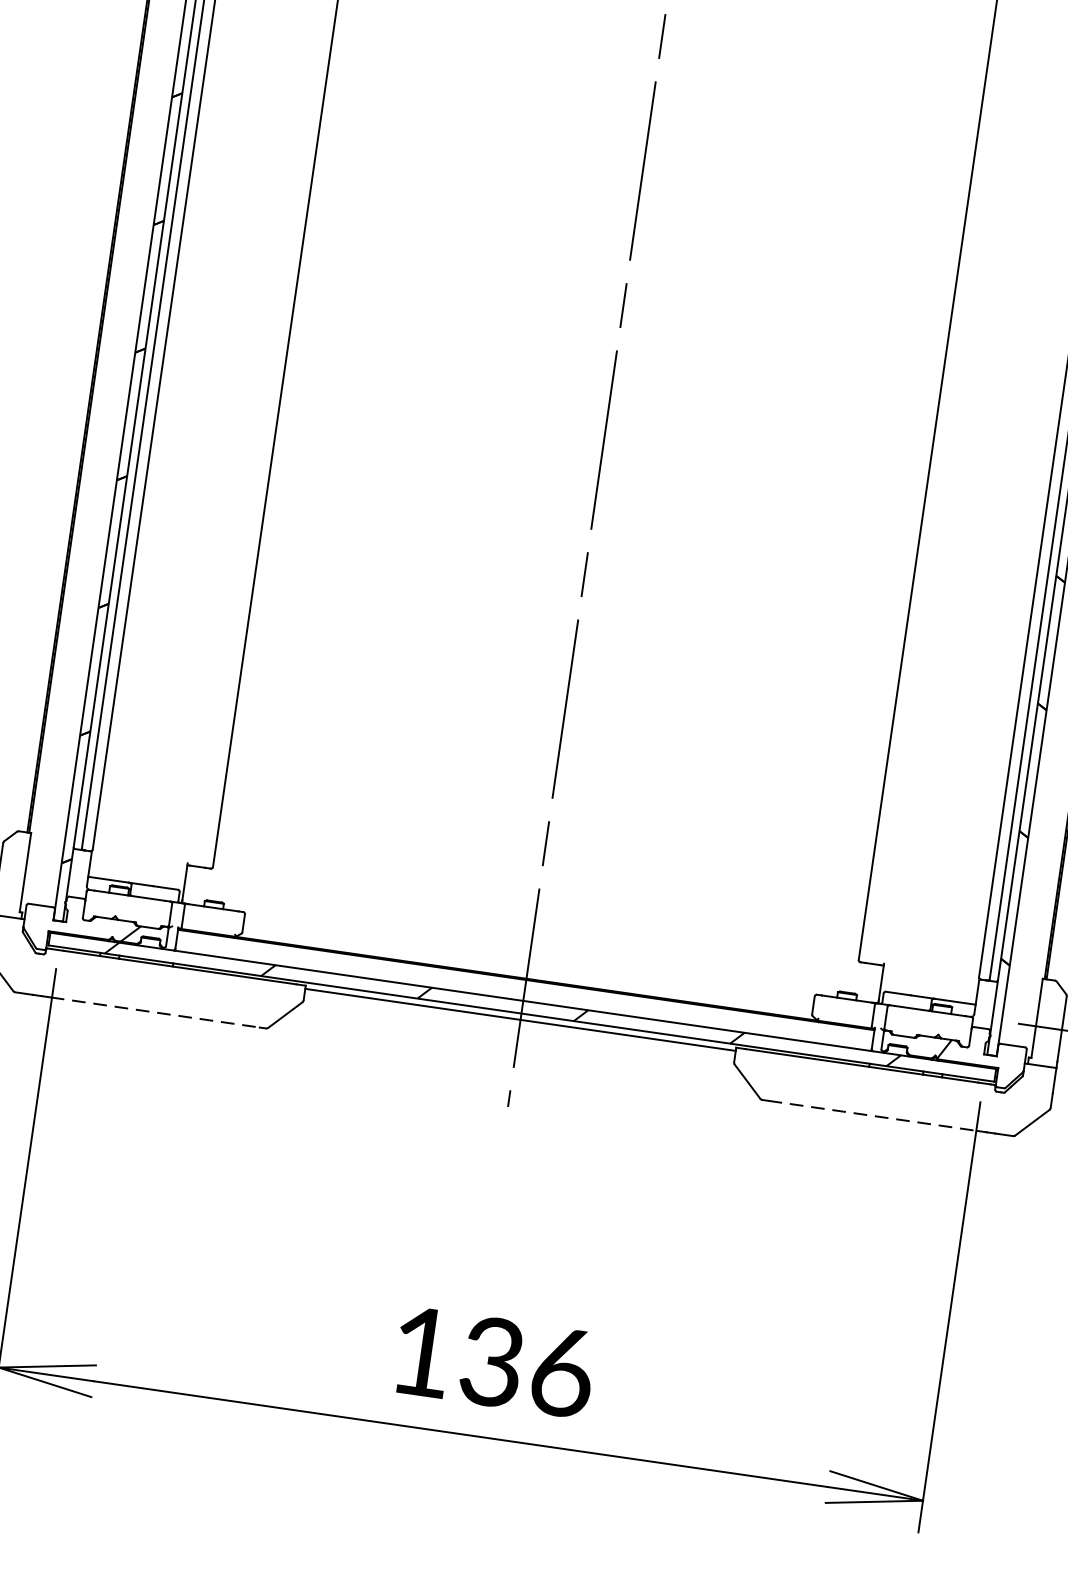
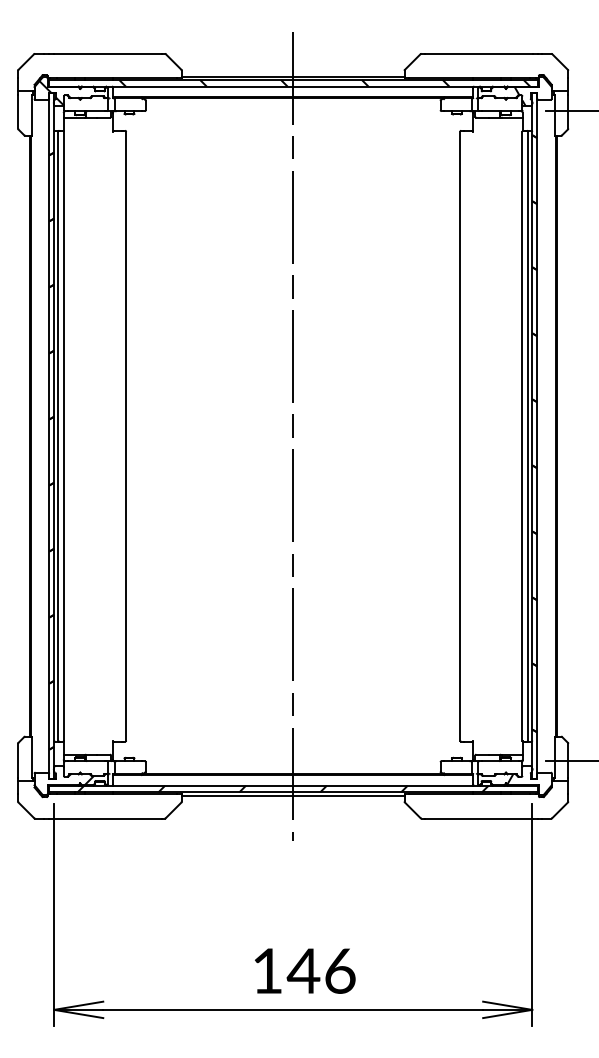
line: (157, 1012) -> (108, 818), dashed -> solid
line: (874, 1116) -> (479, 818), dashed -> solid
text: (491, 1360) -> (303, 970), 136 -> 146

